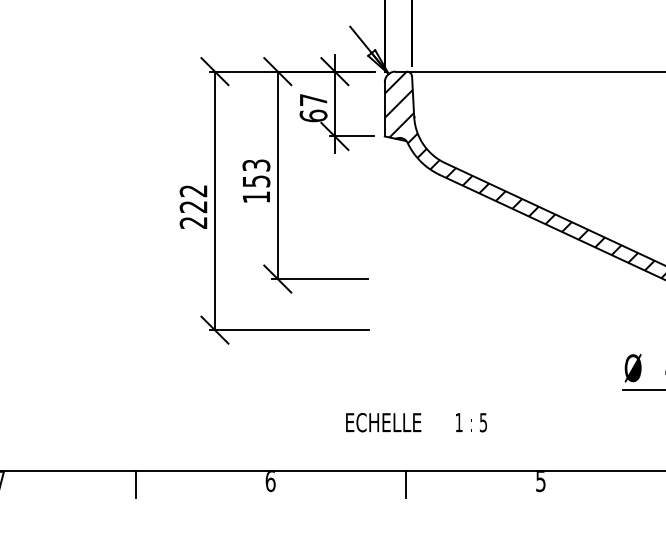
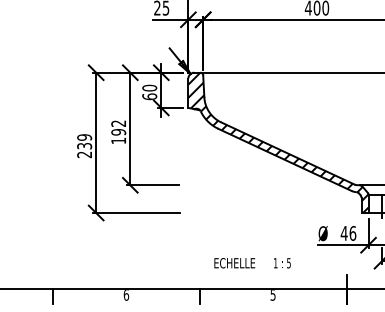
text: (313, 98) -> (149, 87), 67 -> 60
text: (256, 172) -> (118, 127), 153 -> 192
text: (193, 198) -> (84, 141), 222 -> 239
text: (416, 423) -> (252, 263), moved

